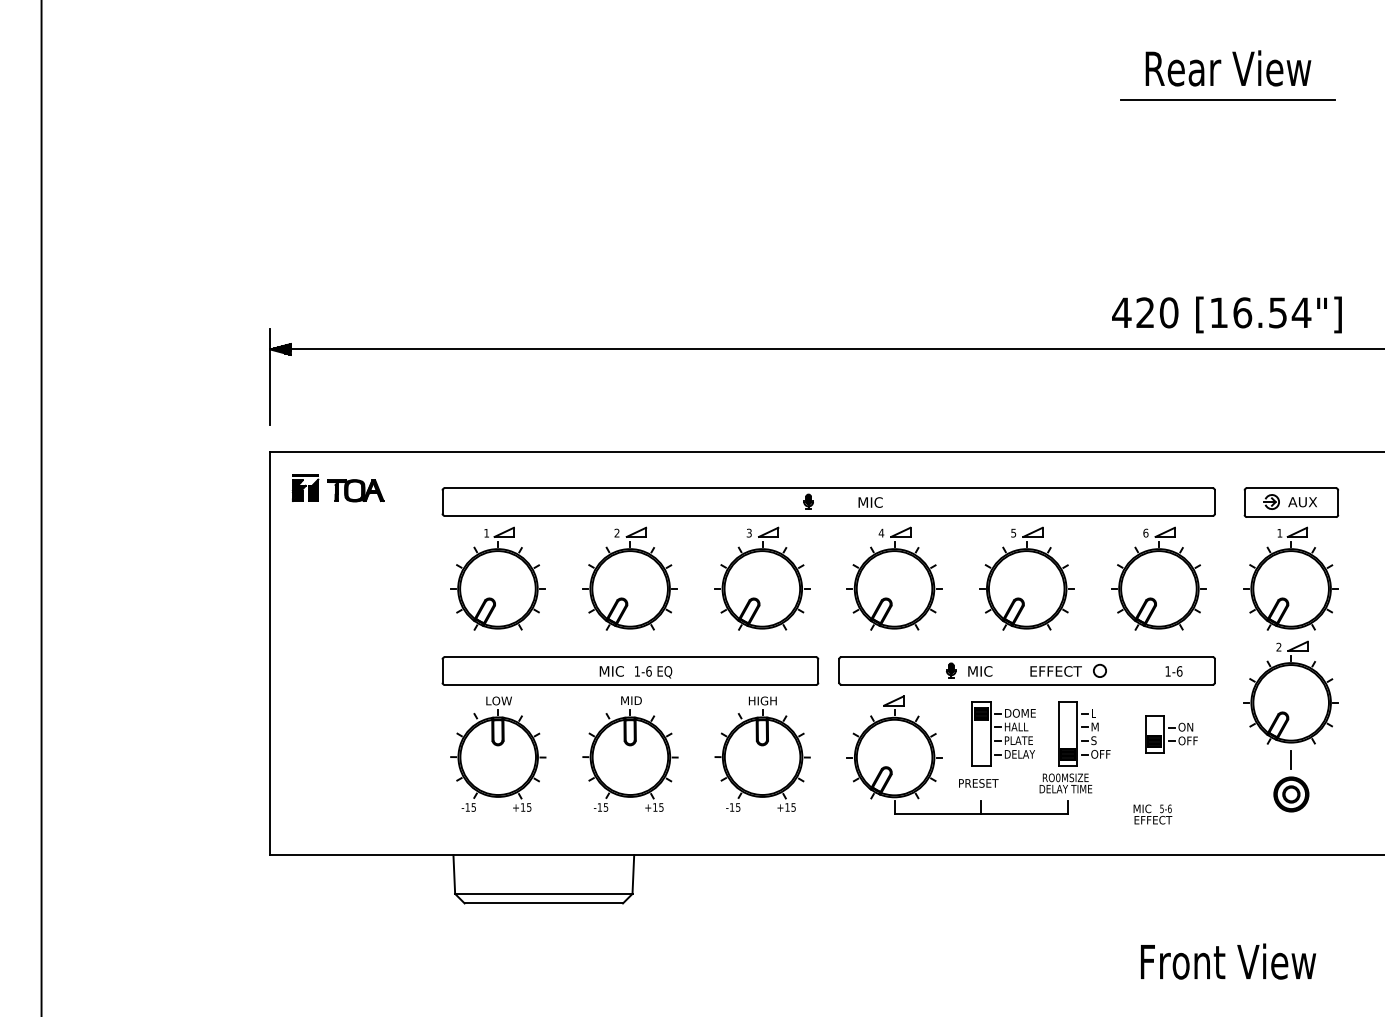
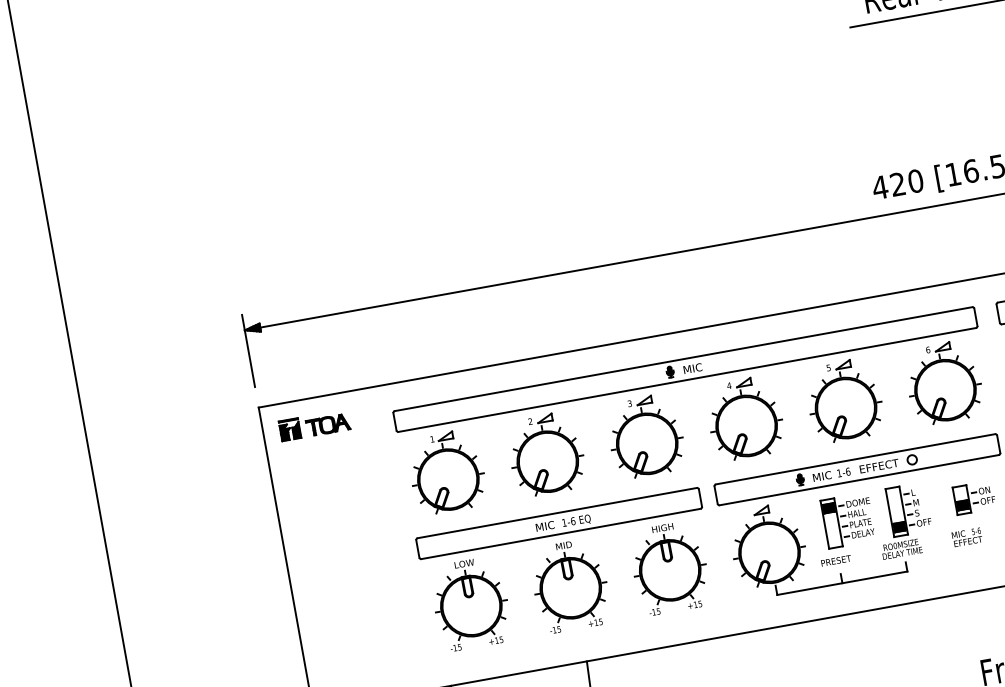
text: (870, 502) -> (692, 368), moved
text: (1173, 671) -> (843, 472), moved
text: (1152, 814) -> (966, 537), moved

